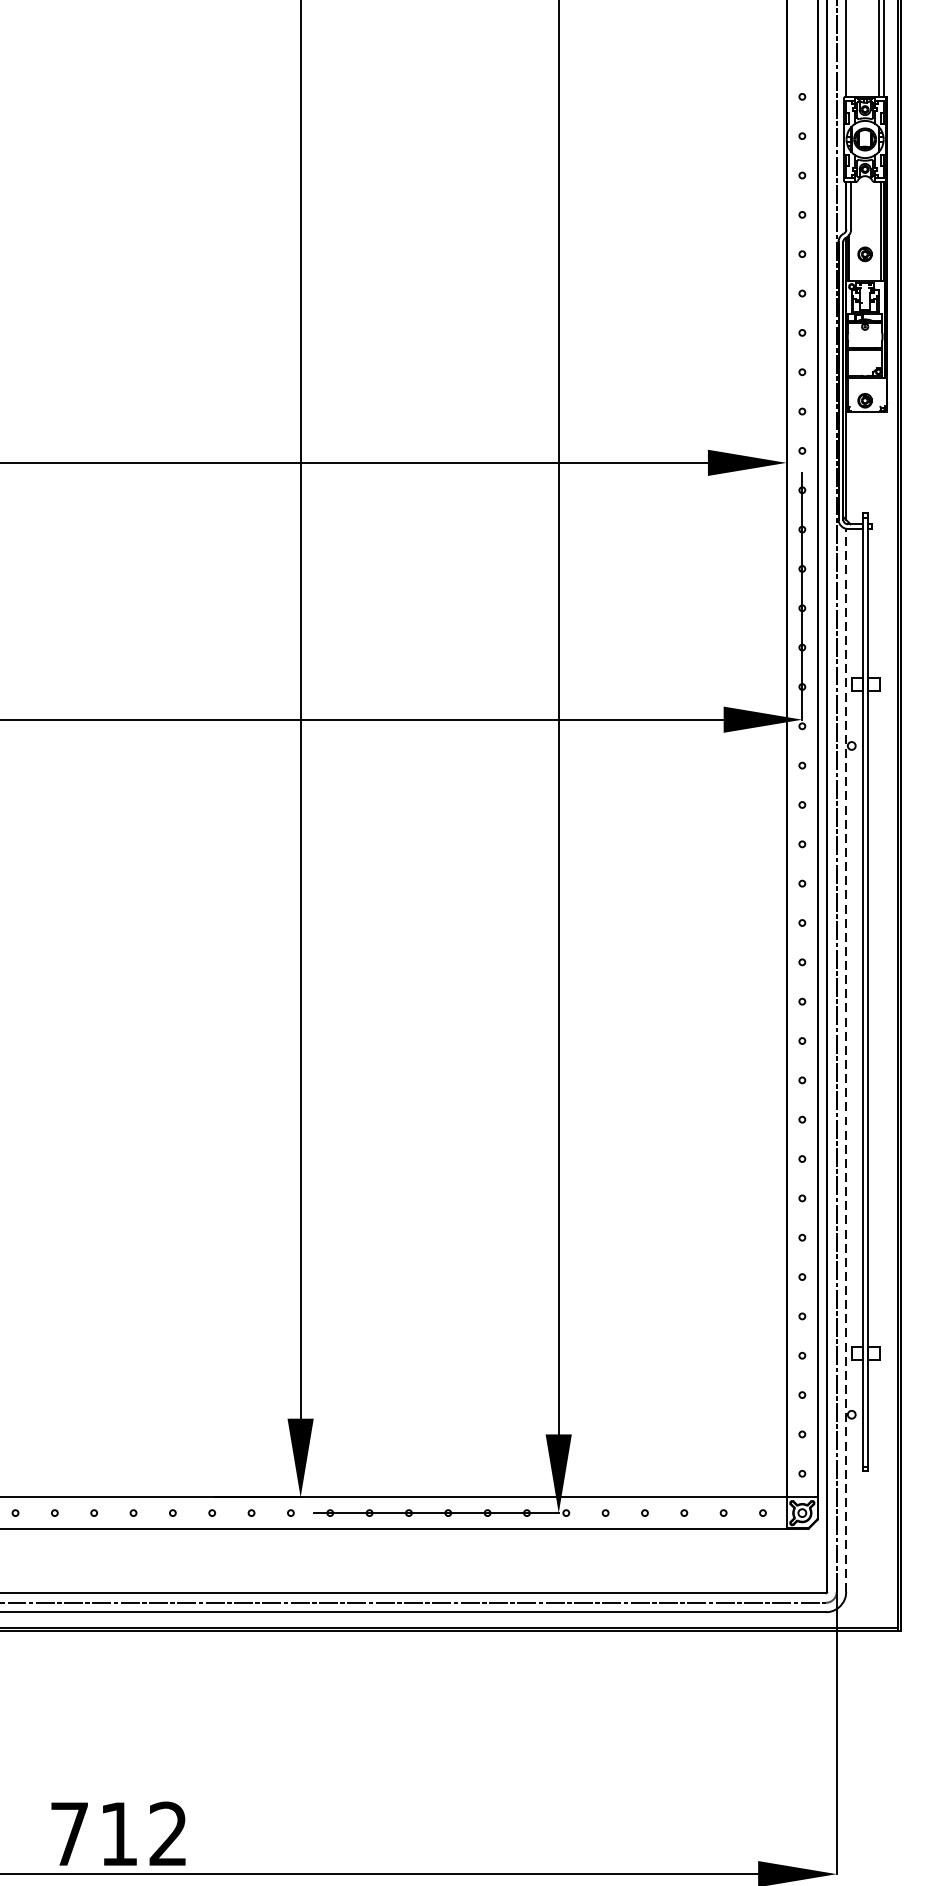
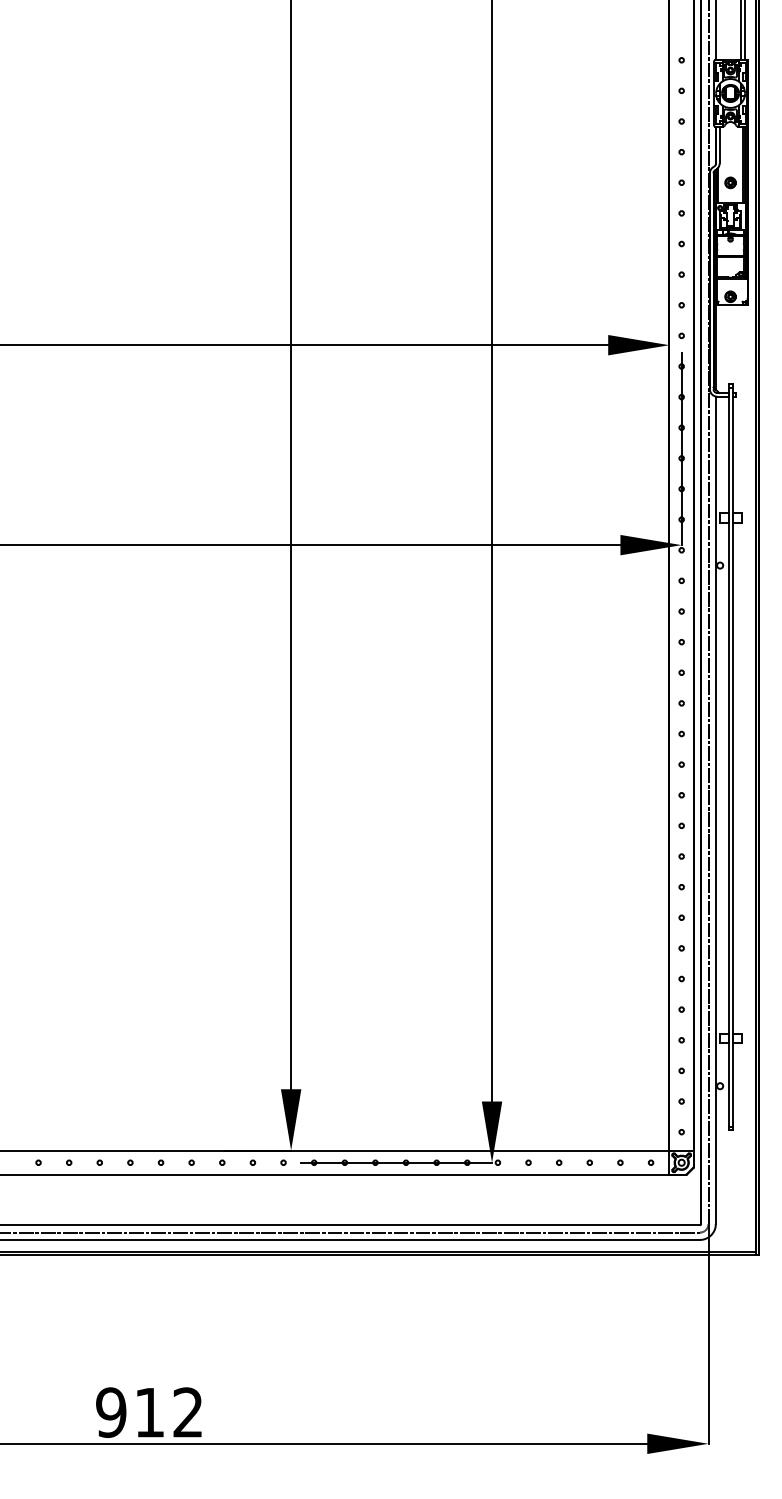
line: (845, 1060) -> (715, 810), dashed -> solid
text: (69, 1833) -> (111, 1412), 712 -> 912

